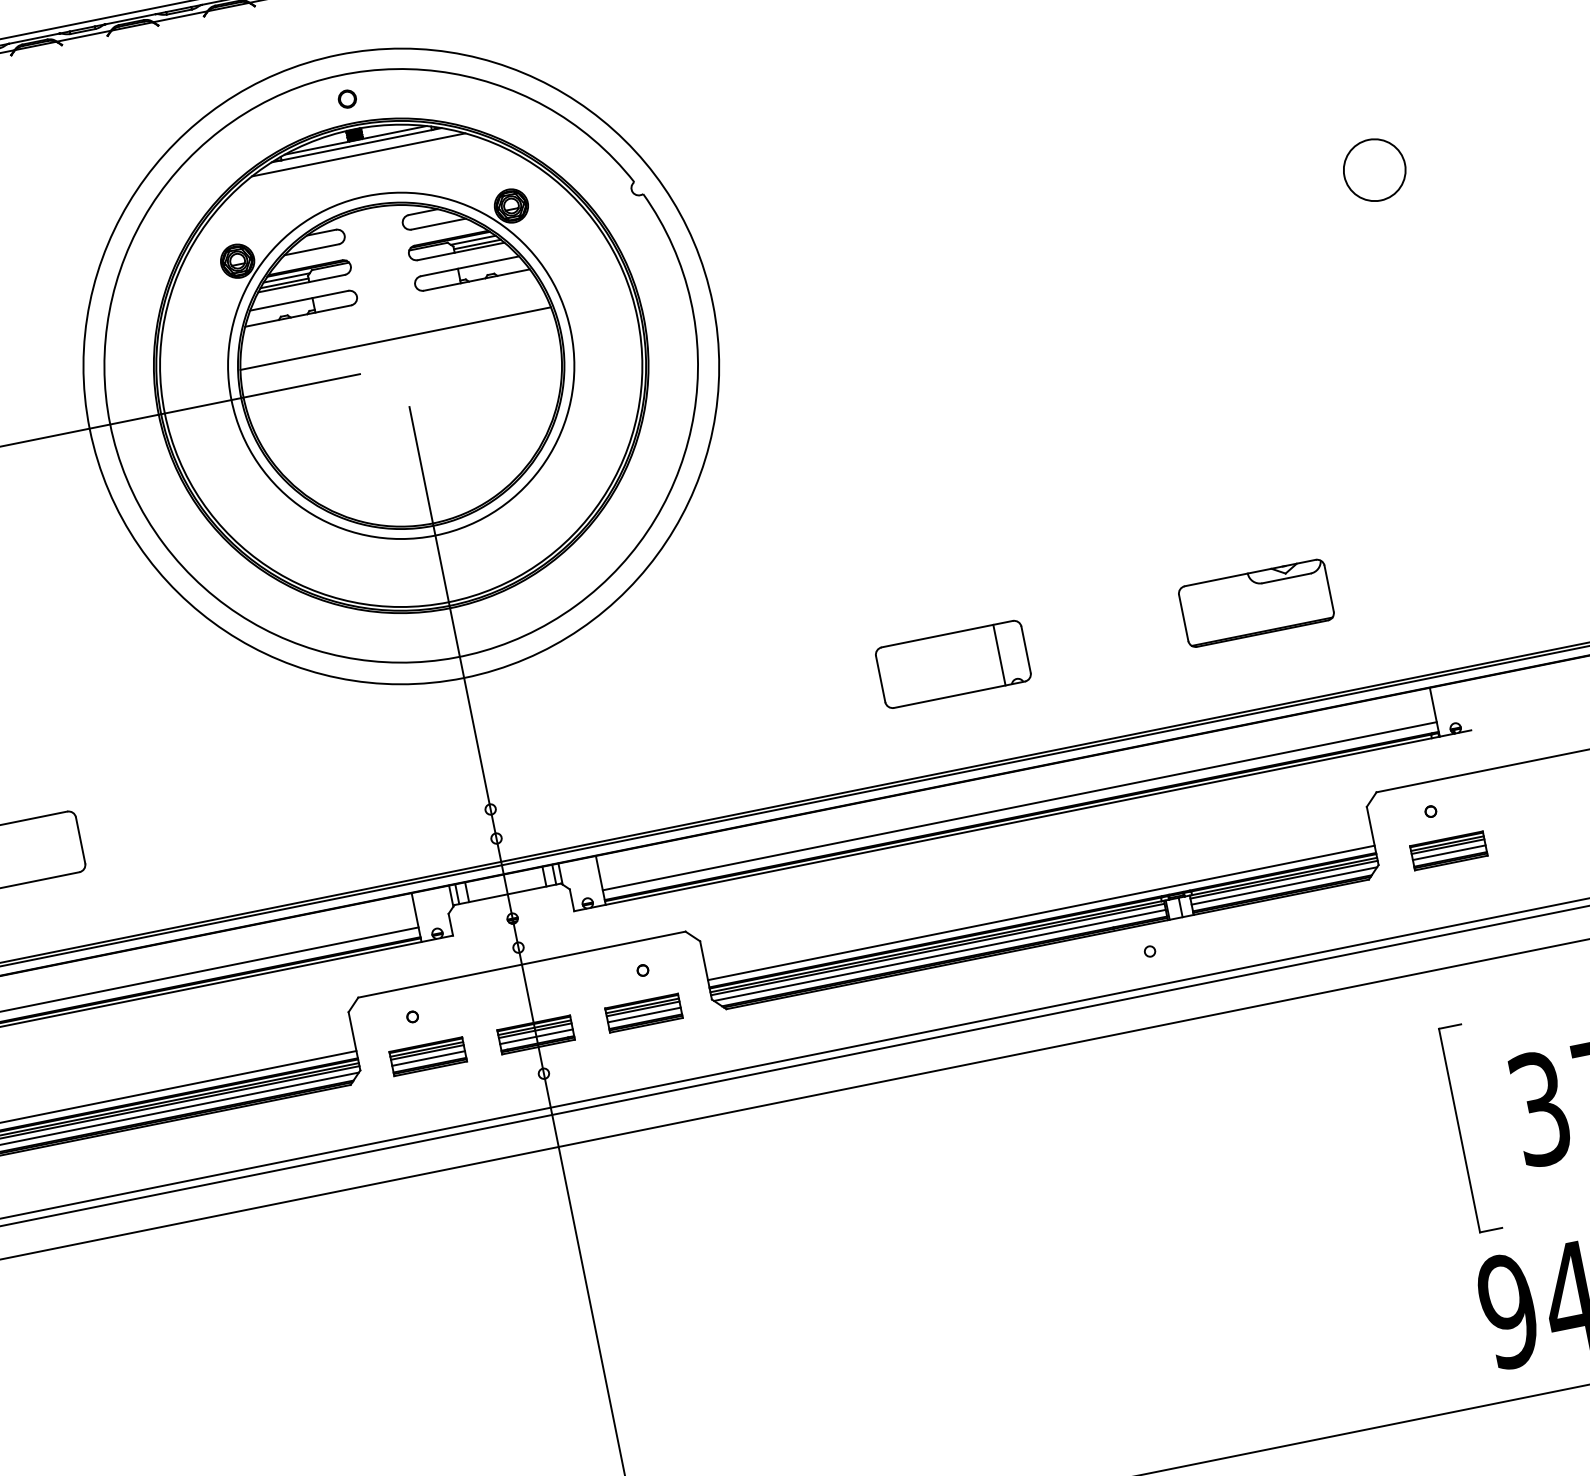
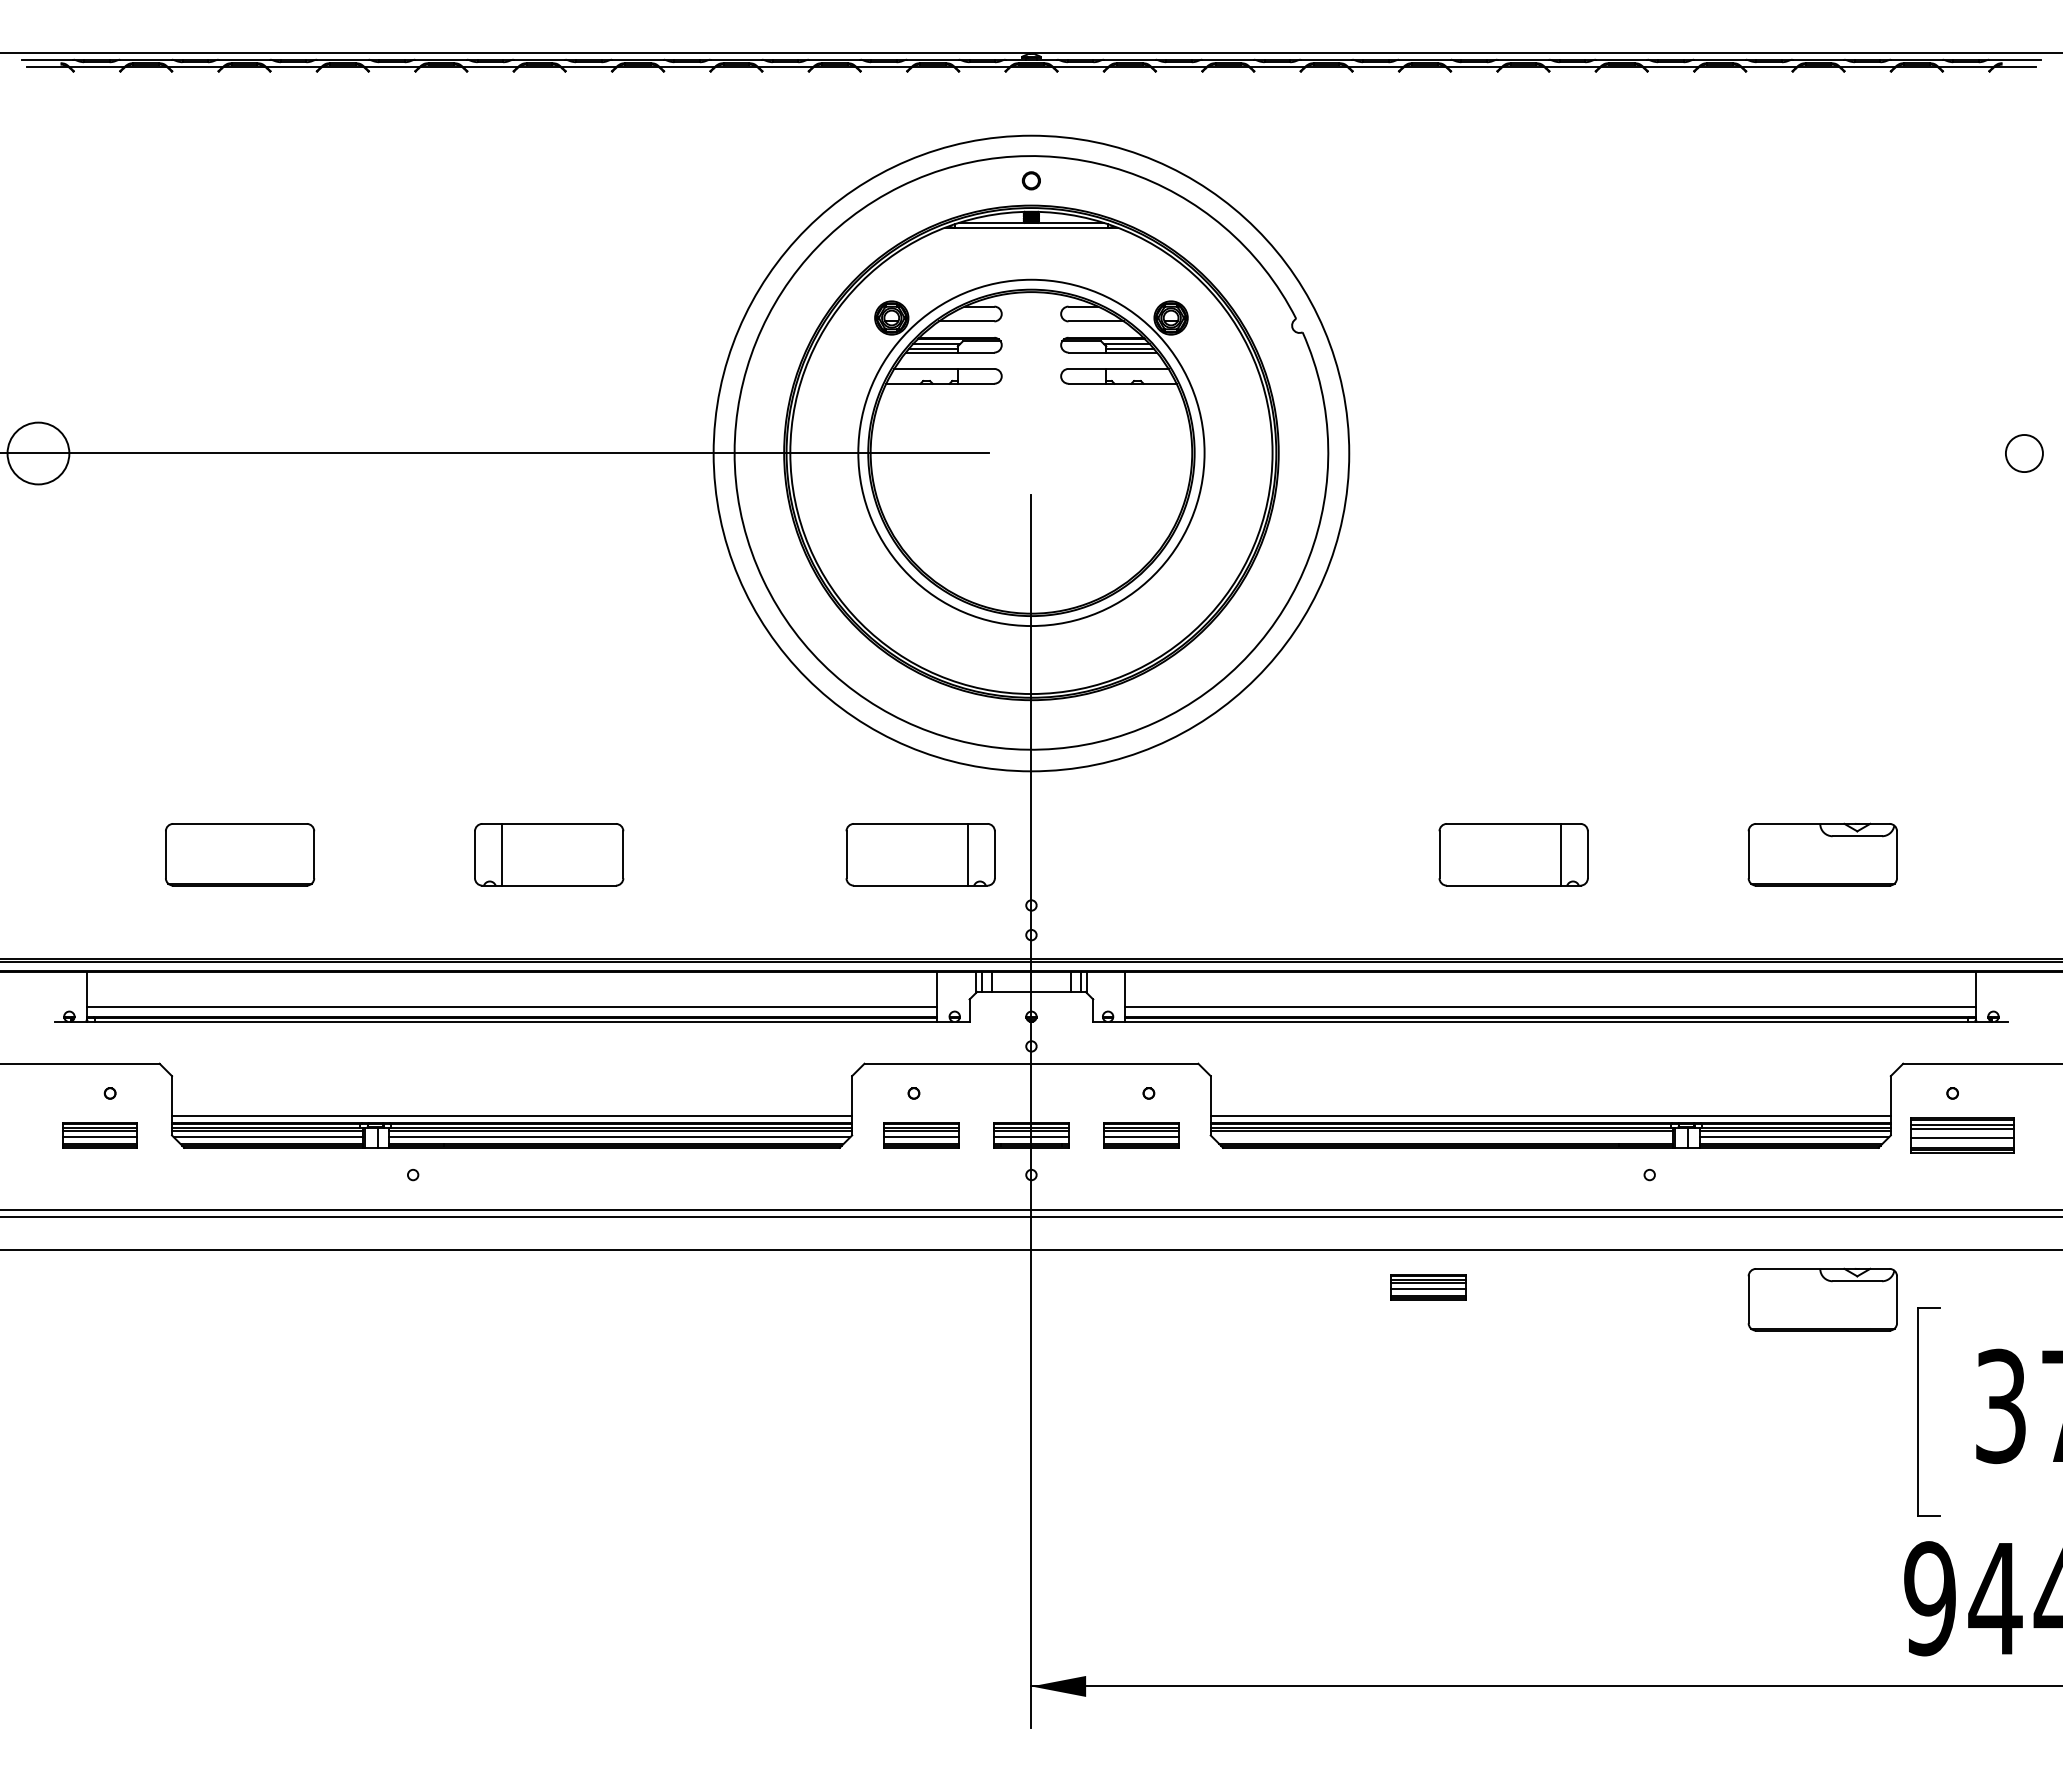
line: (358, 154) -> (1031, 237), removed
circle: (1374, 170) -> (2024, 453), size x0.6
line: (395, 338) -> (1031, 425), removed
part: (371, 781) -> (920, 854), added
part: (1448, 850) -> (1962, 1135), size x1.4
line: (939, 955) -> (1442, 1137), removed
part: (1344, 1039) -> (1822, 1299), added
part: (955, 1105) -> (1428, 1287), added

